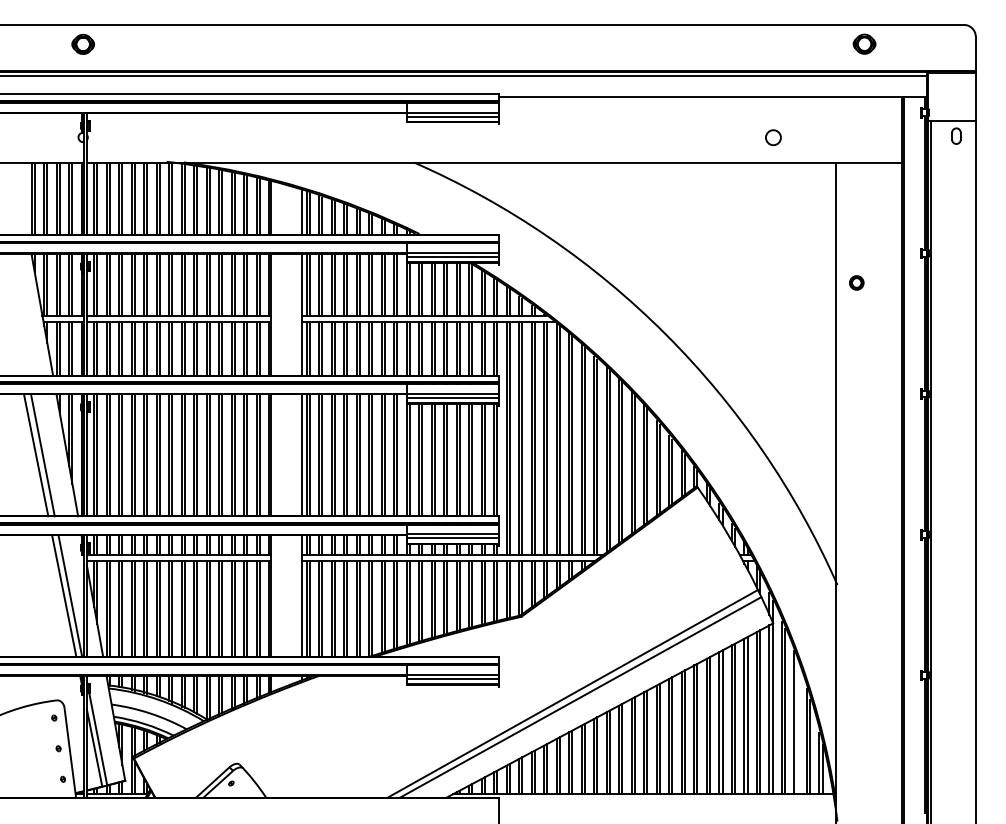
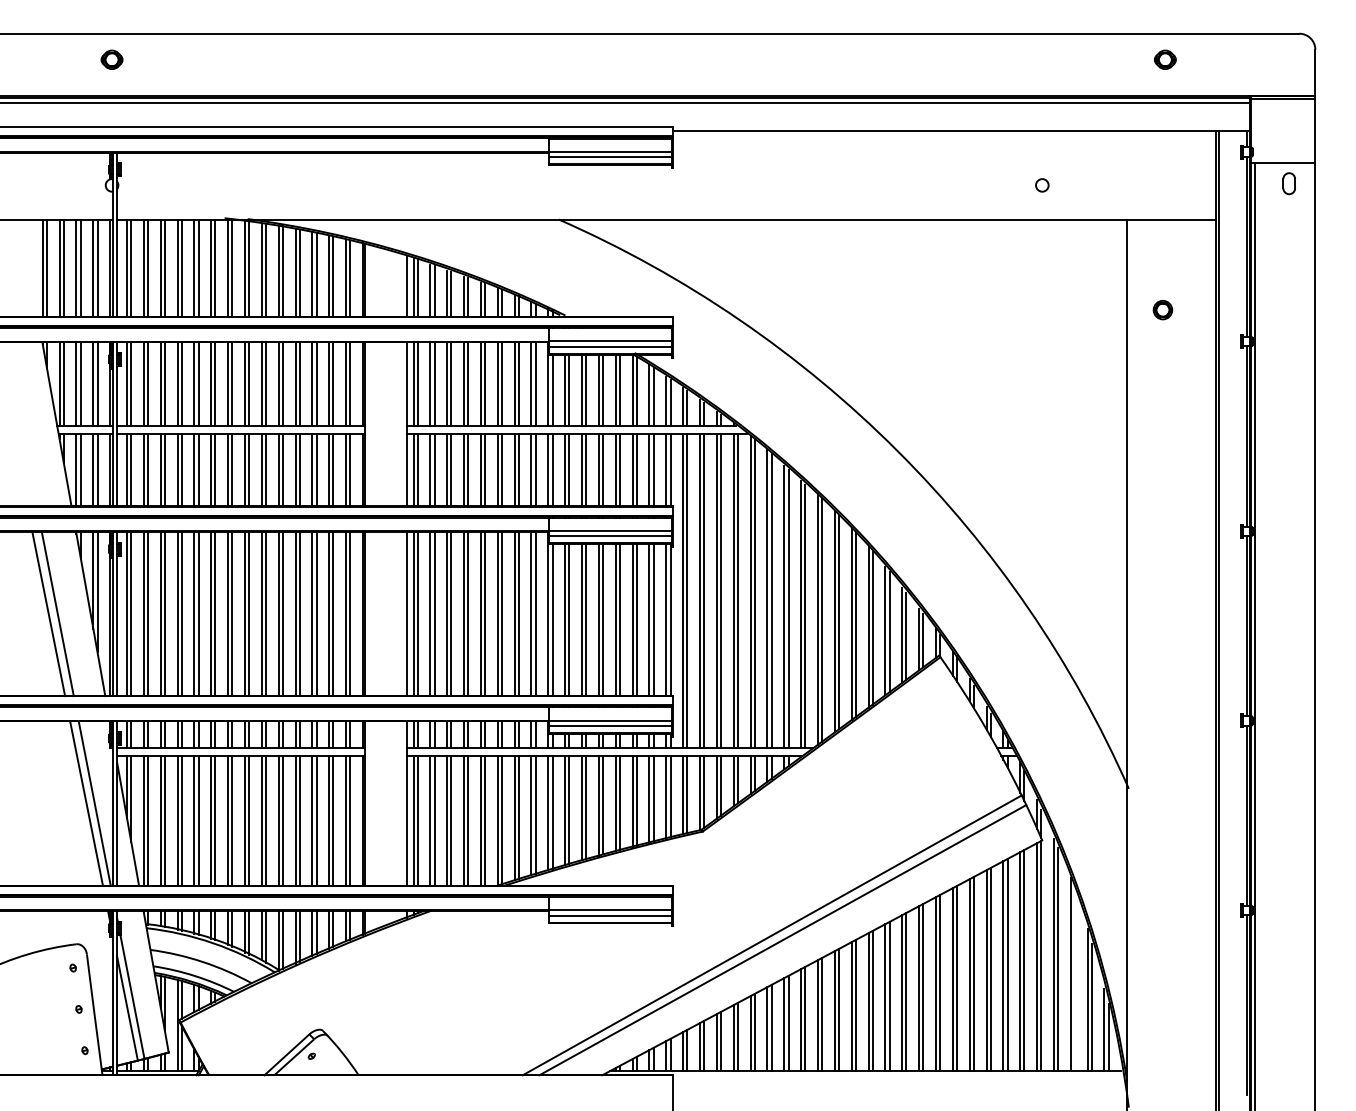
part: (82, 43) -> (111, 58), size x0.71
part: (864, 44) -> (1165, 60), size x0.71
circle: (772, 136) -> (1041, 184), size x0.62
part: (856, 282) -> (1162, 309), moved

